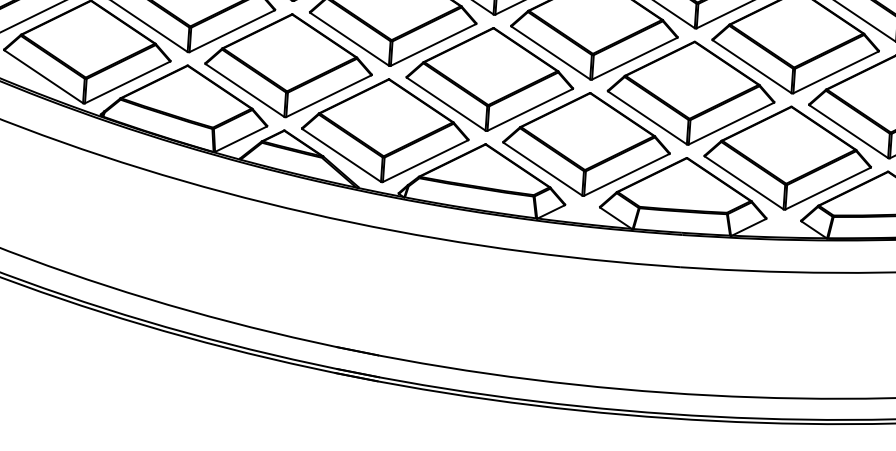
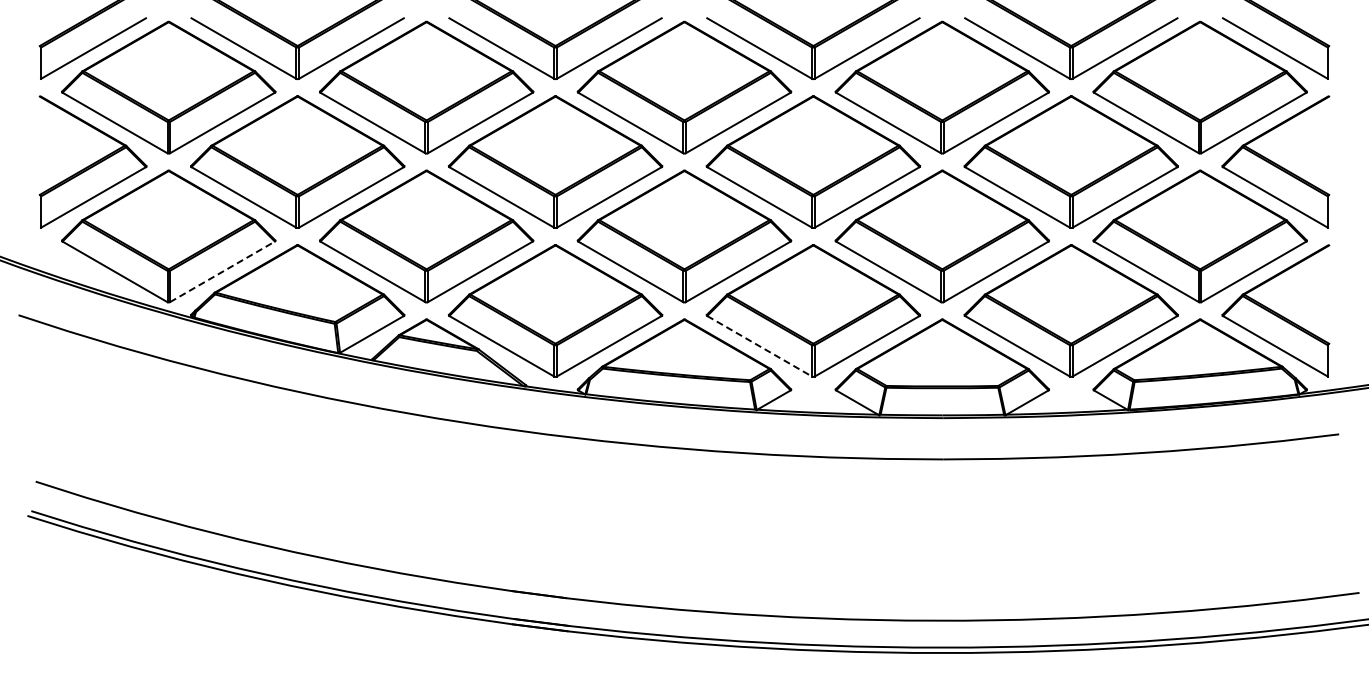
line: (127, 82) -> (222, 271), solid -> dashed
line: (542, 169) -> (759, 346), solid -> dashed

